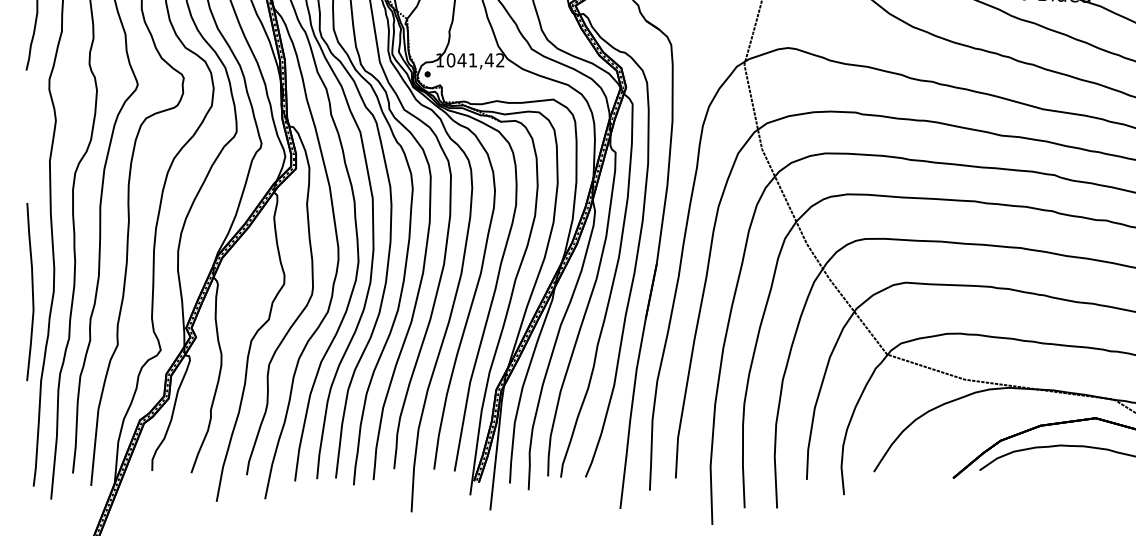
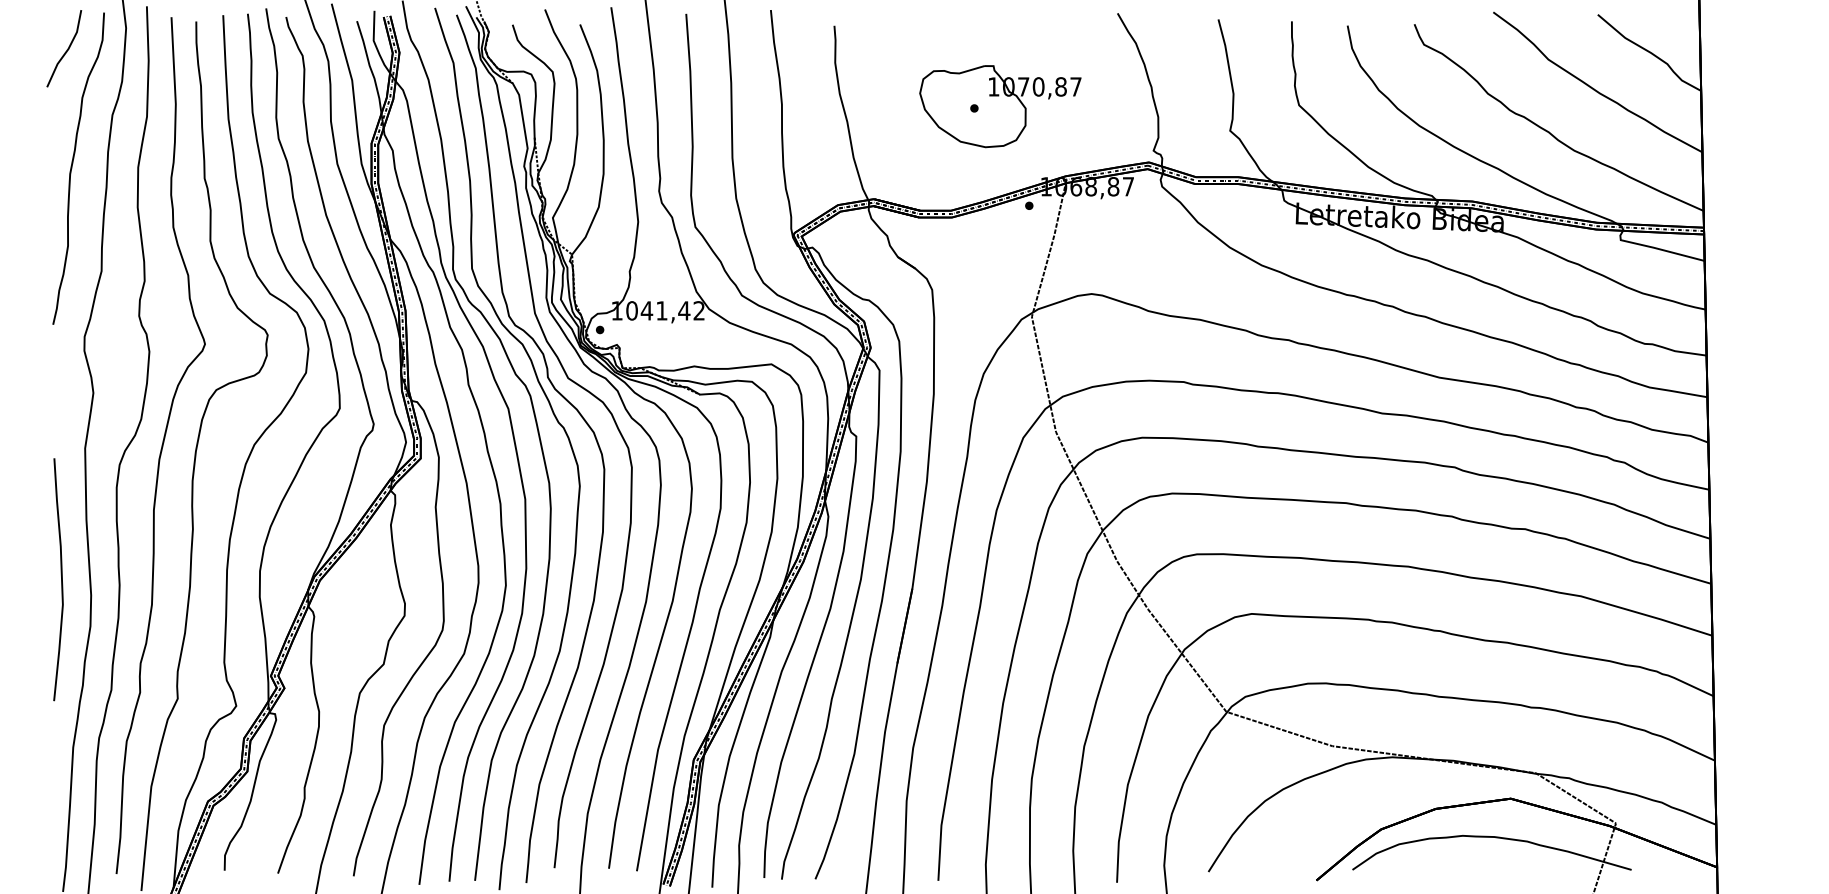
curve: (32, 291) -> (61, 579), moved

